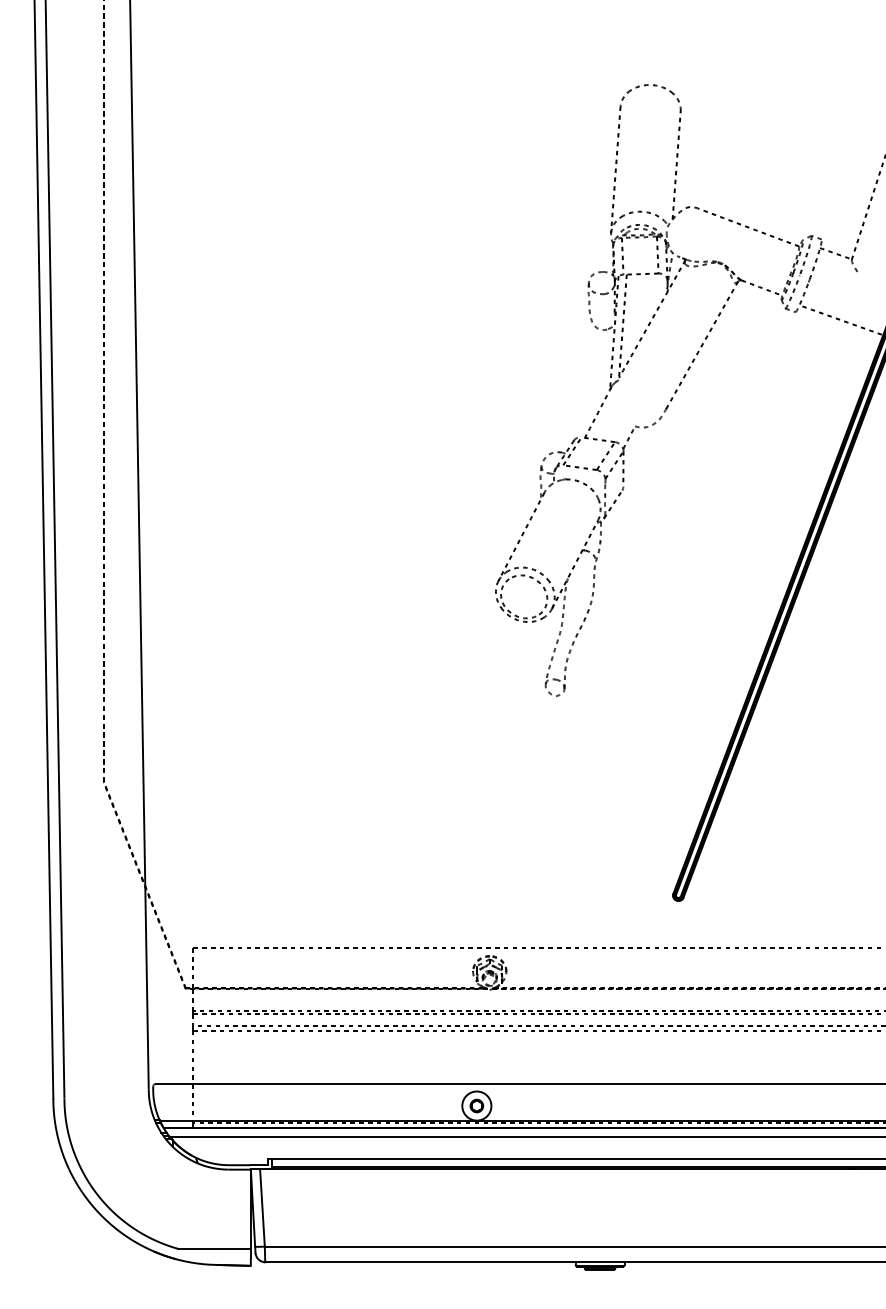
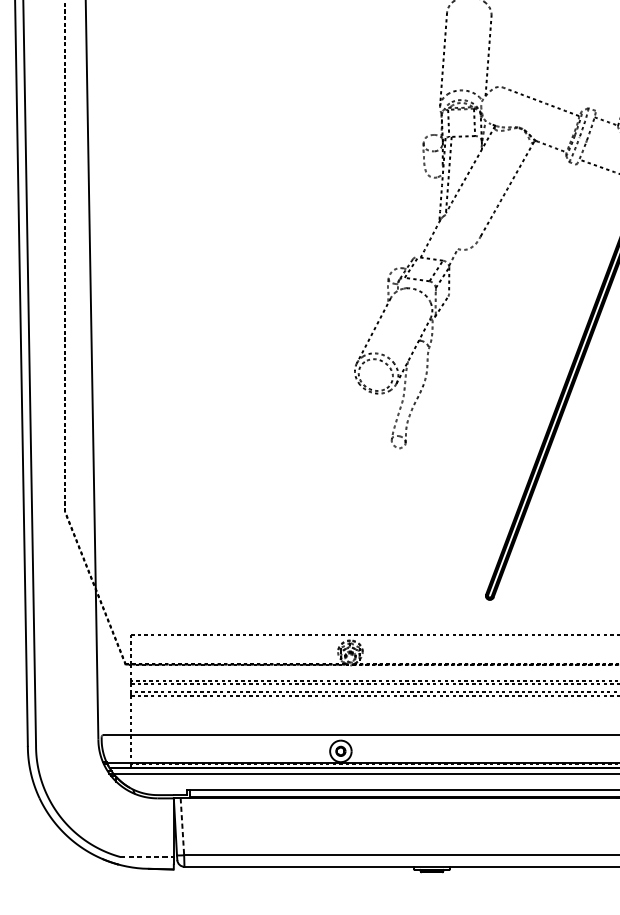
line: (262, 1208) -> (182, 827), solid -> dashed
line: (215, 1248) -> (147, 856), solid -> dashed

